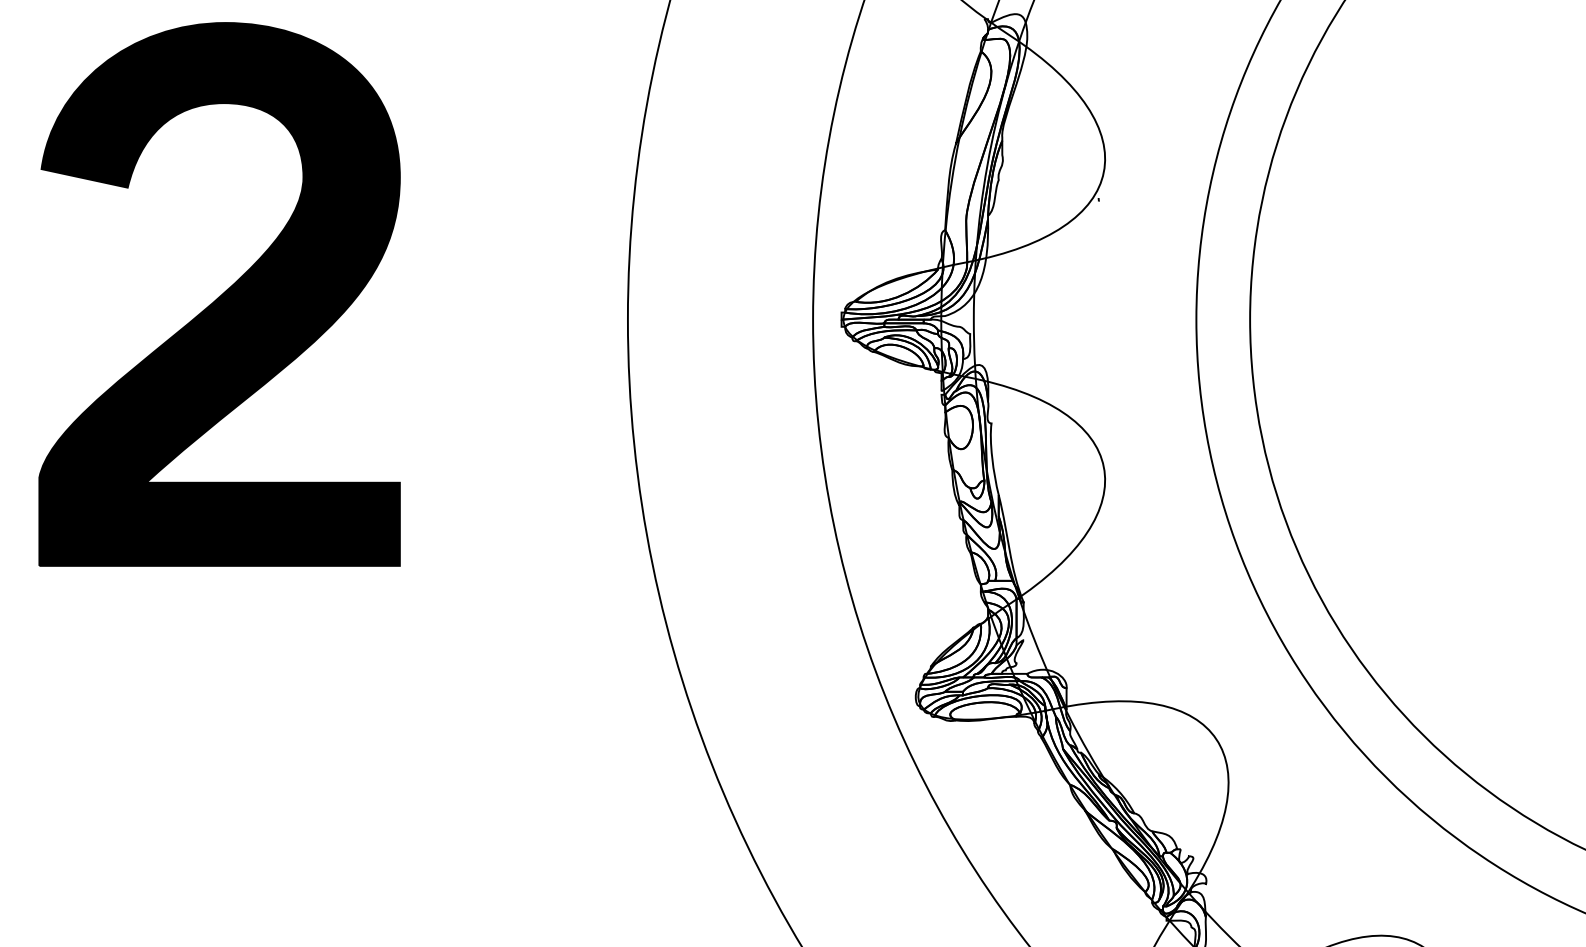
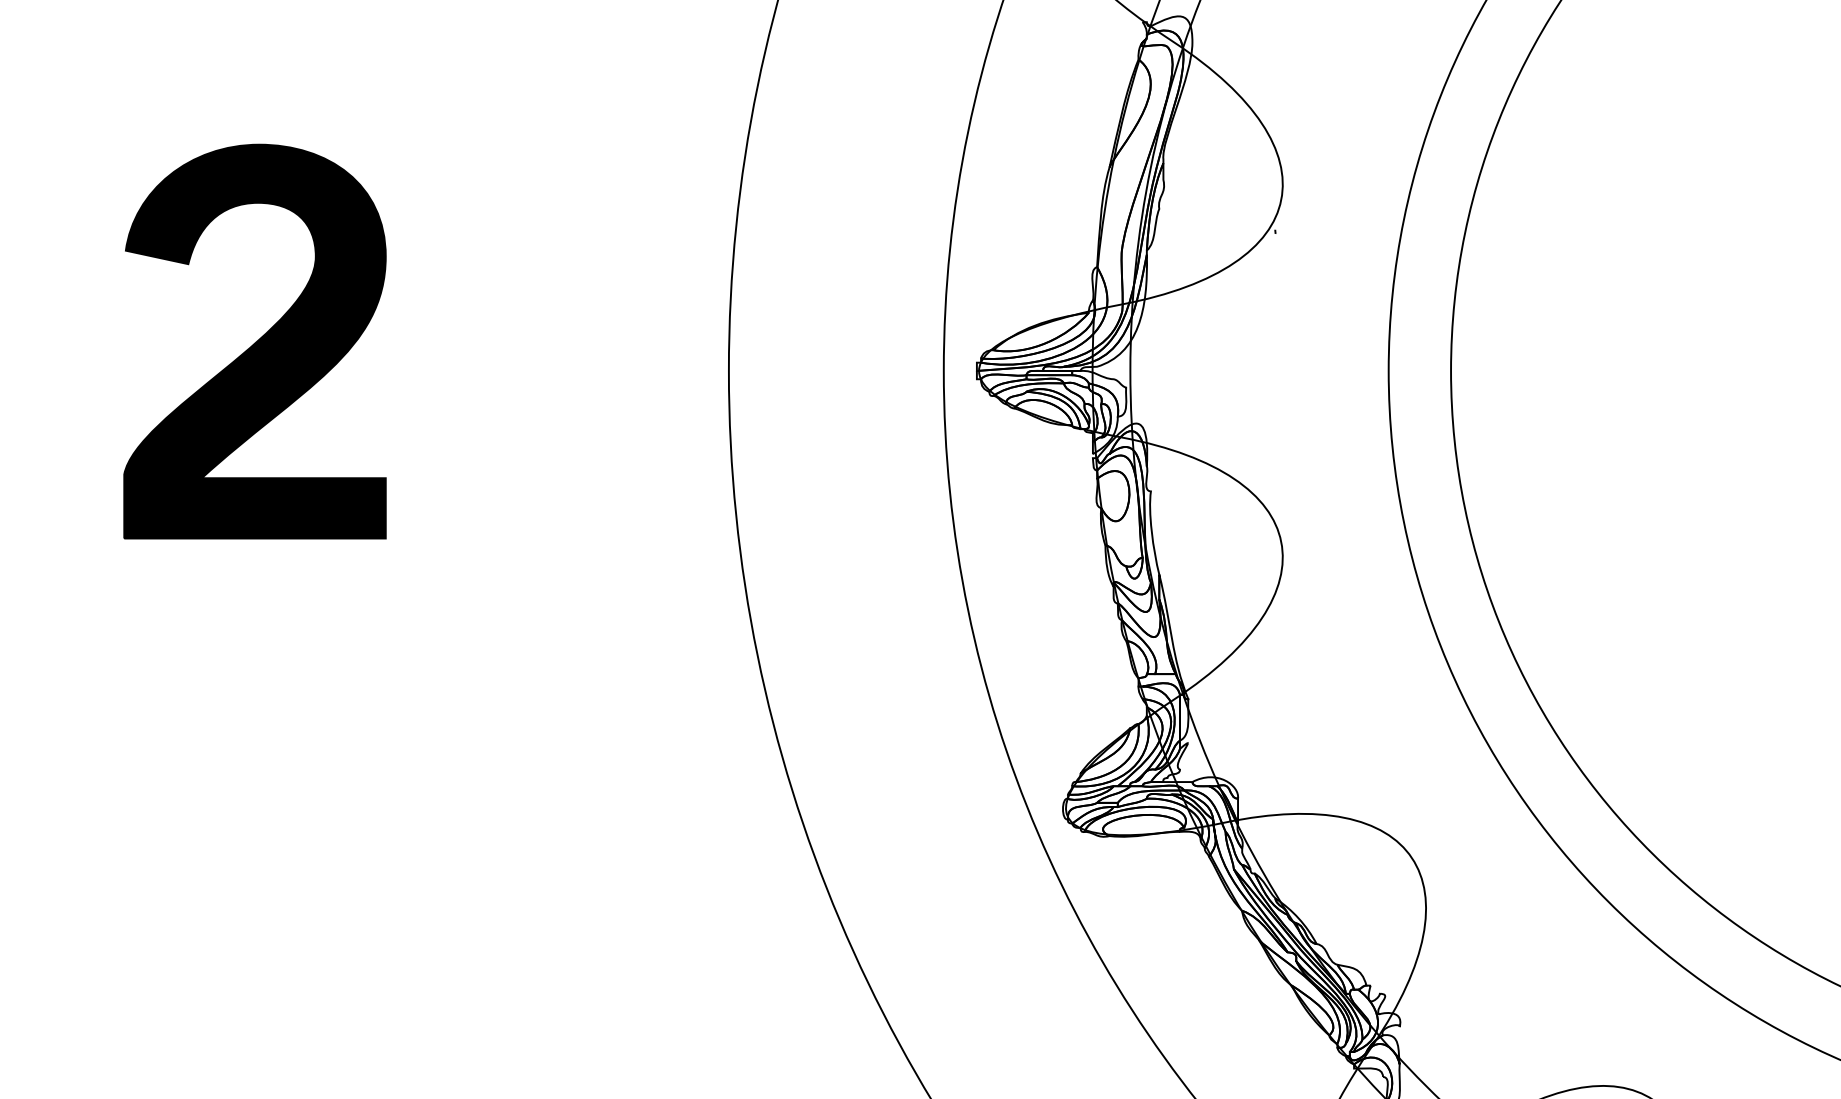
part: (219, 294) -> (254, 341), size x0.62

